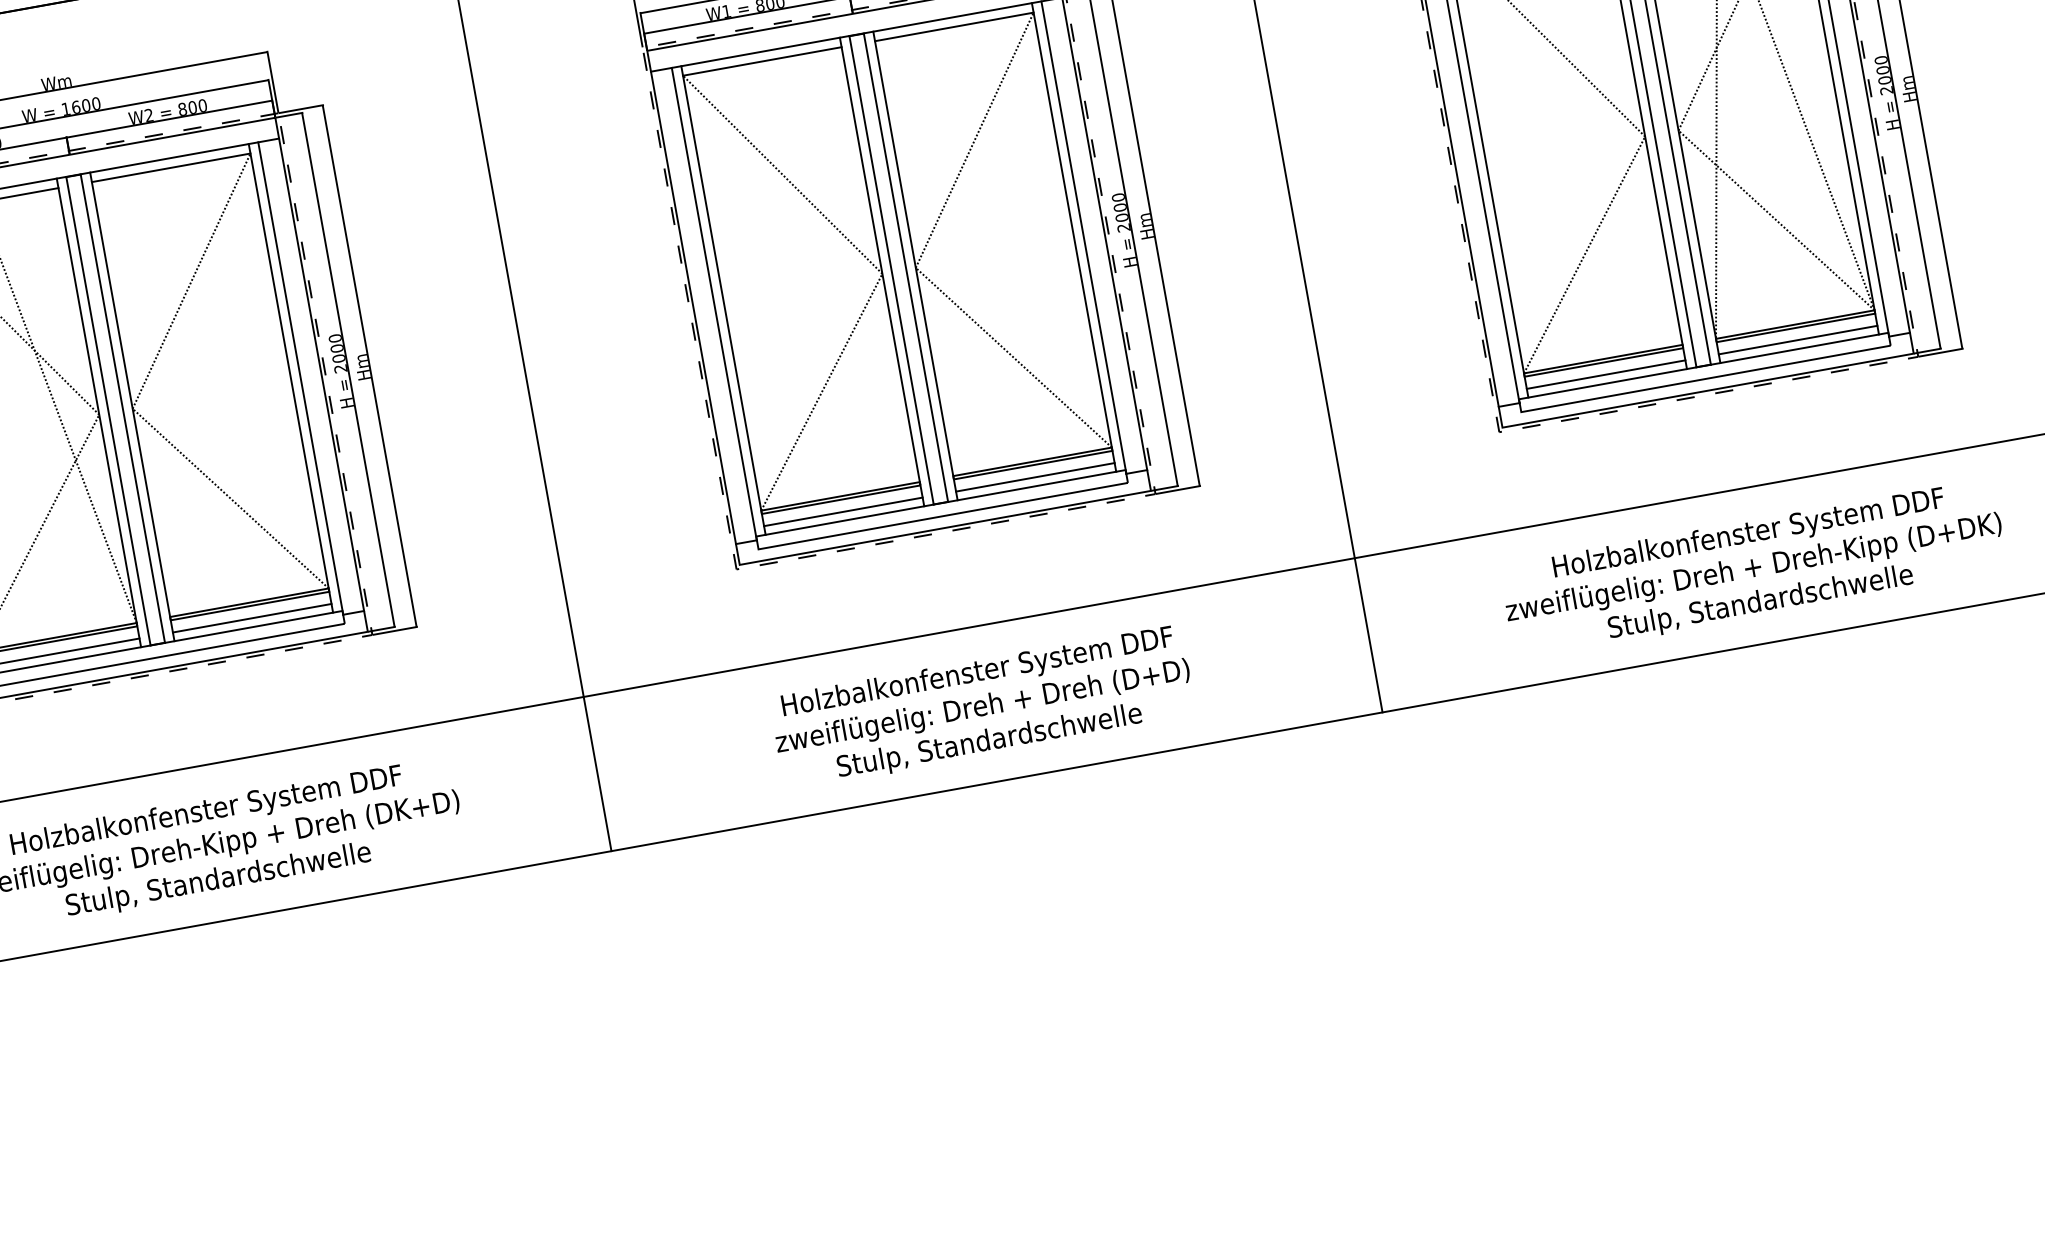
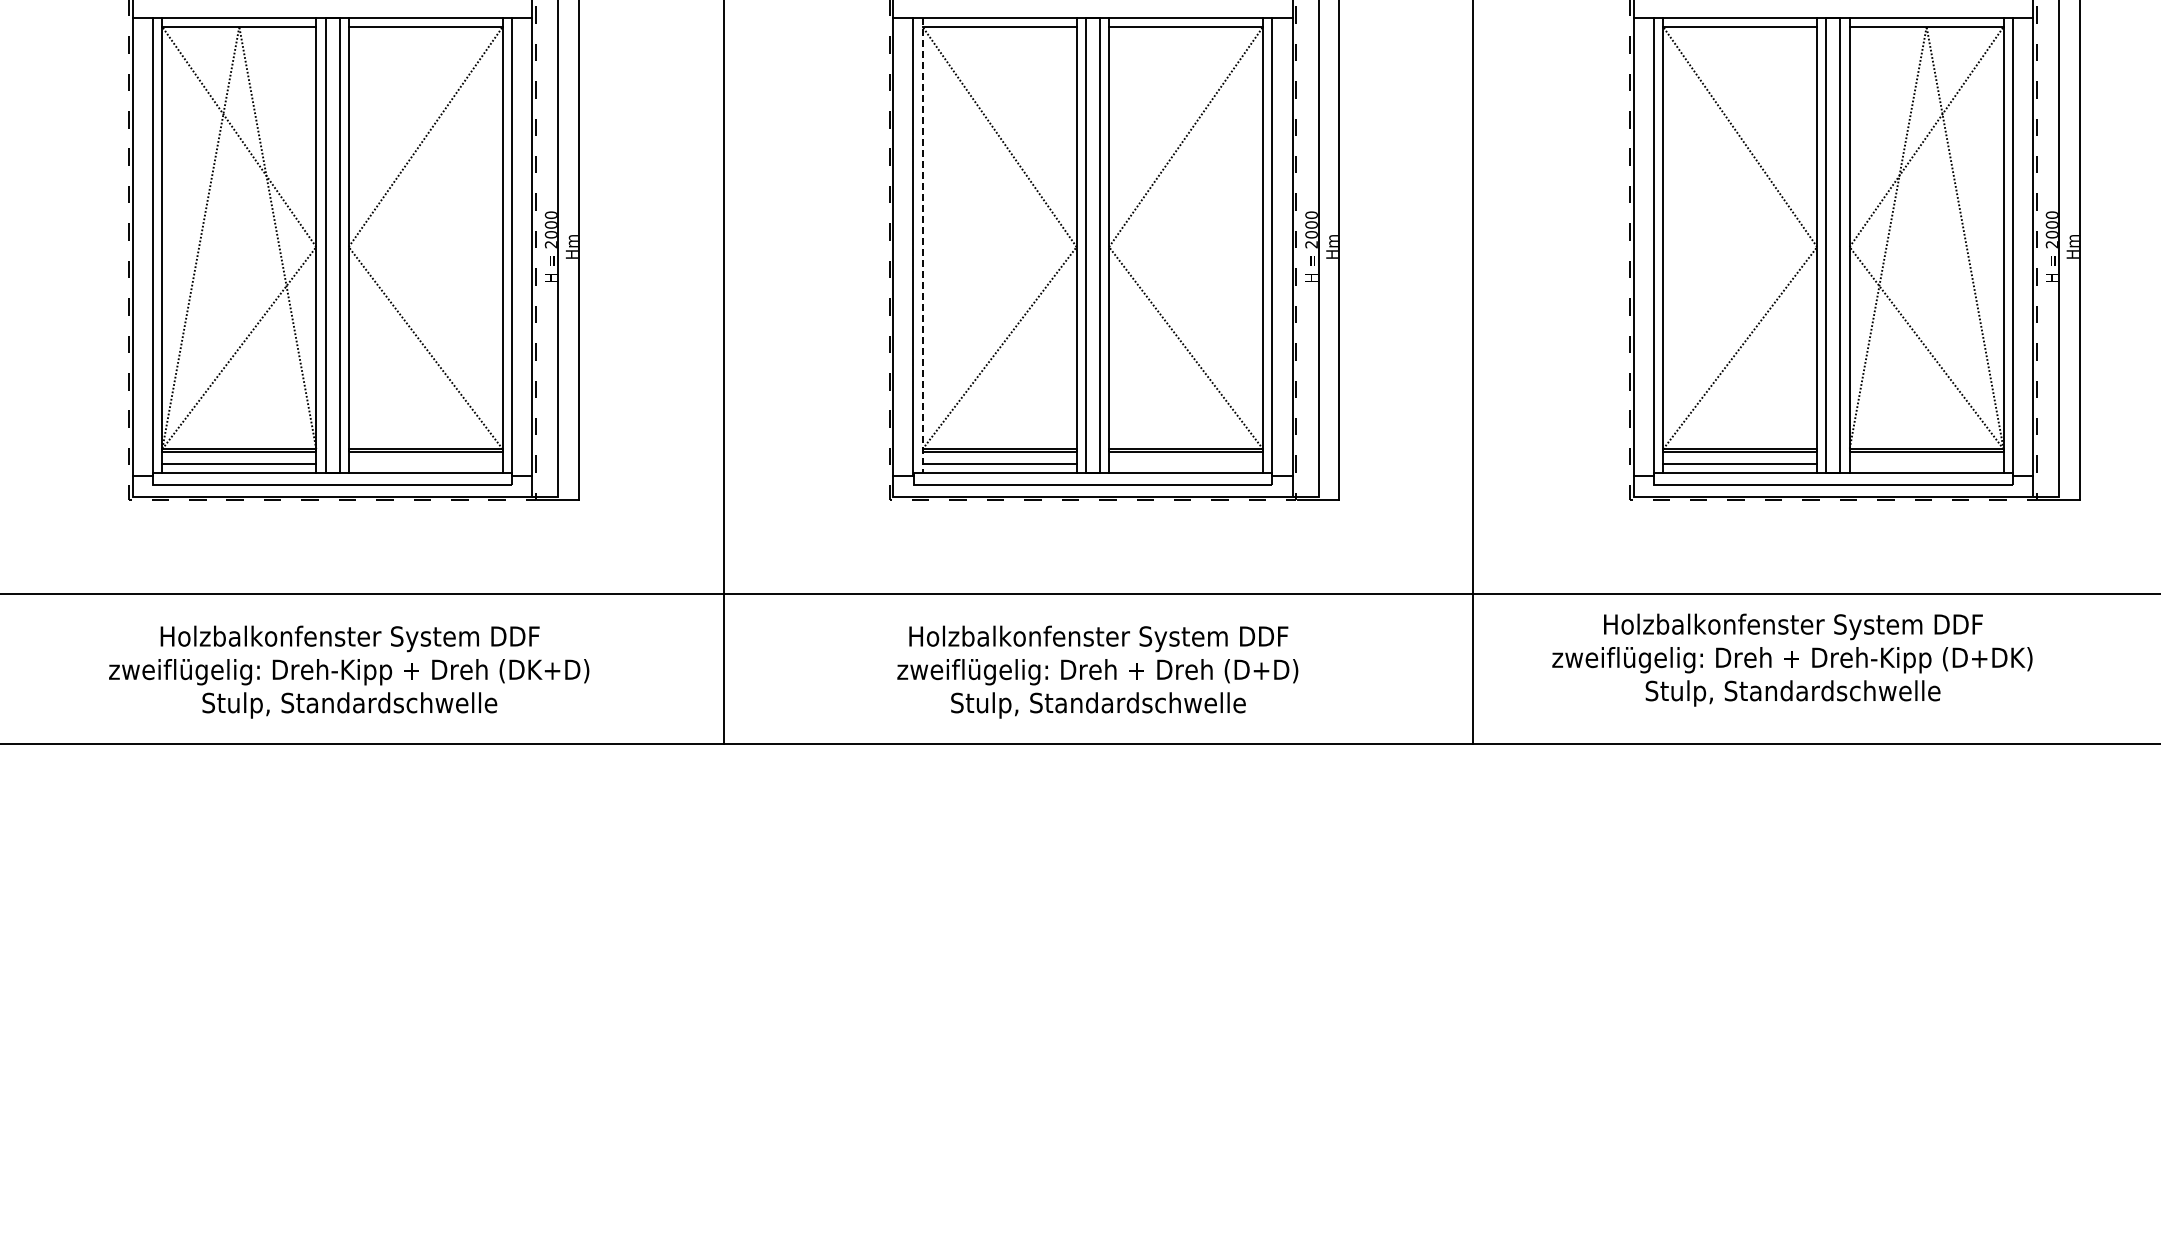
line: (723, 300) -> (922, 245), solid -> dashed
line: (1798, 340) -> (1926, 464), removed
line: (1035, 477) -> (1186, 464), removed
text: (1753, 568) -> (1792, 659), moved
line: (252, 618) -> (425, 464), removed

